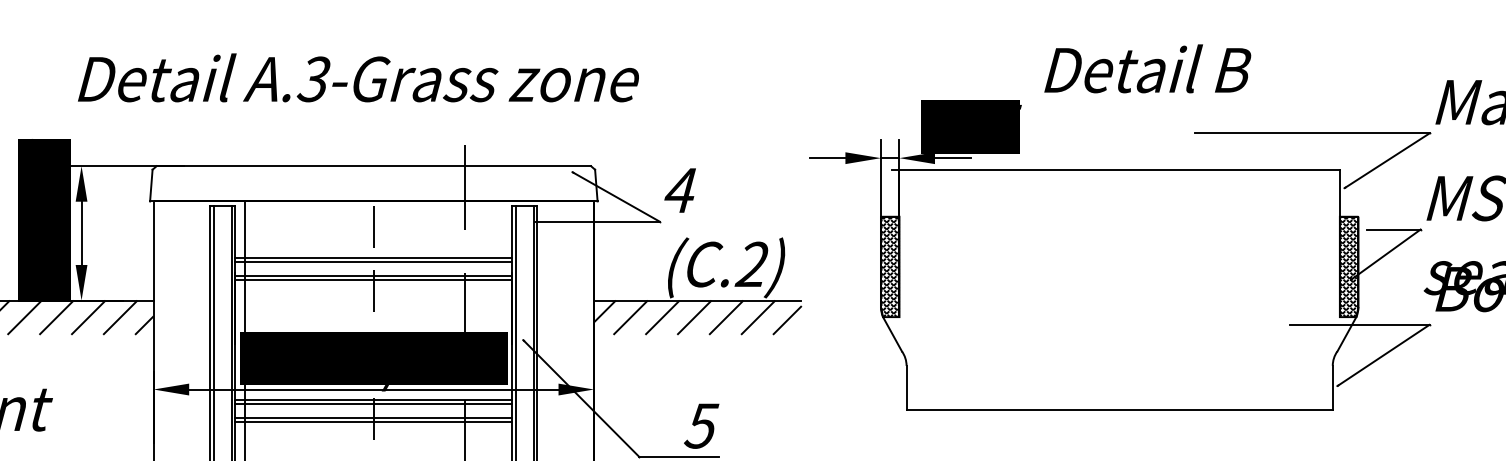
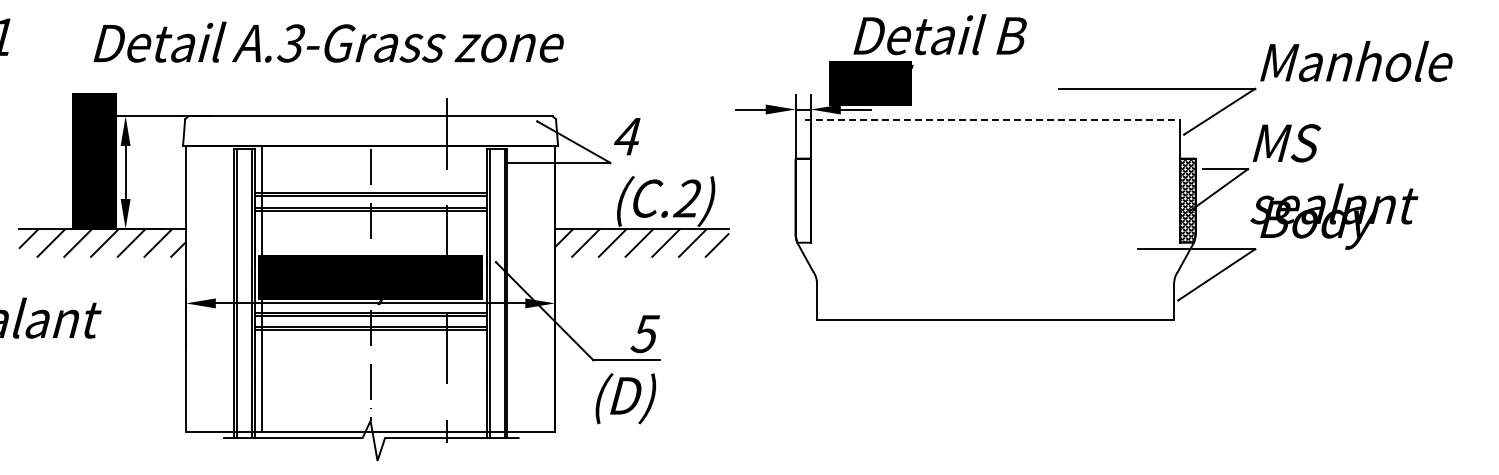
text: (1147, 68) -> (939, 34), moved
text: (358, 77) -> (328, 41), moved
line: (1115, 170) -> (992, 119), solid -> dashed
hatch: (890, 266) -> (803, 200), removed

